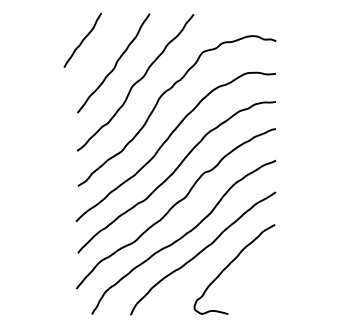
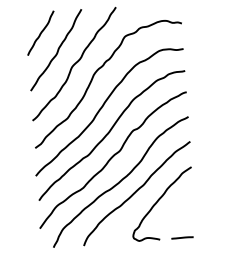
curve: (82, 39) -> (40, 32), moved
line: (256, 313) -> (182, 237), added

